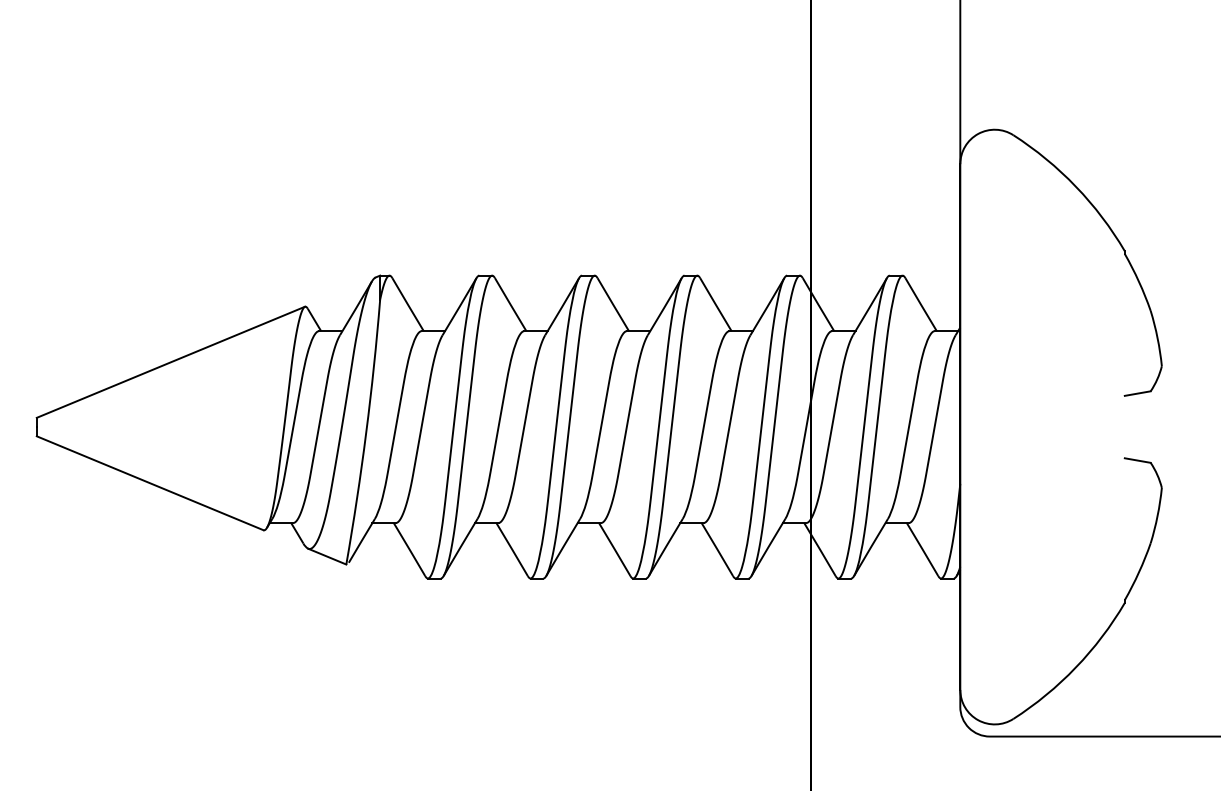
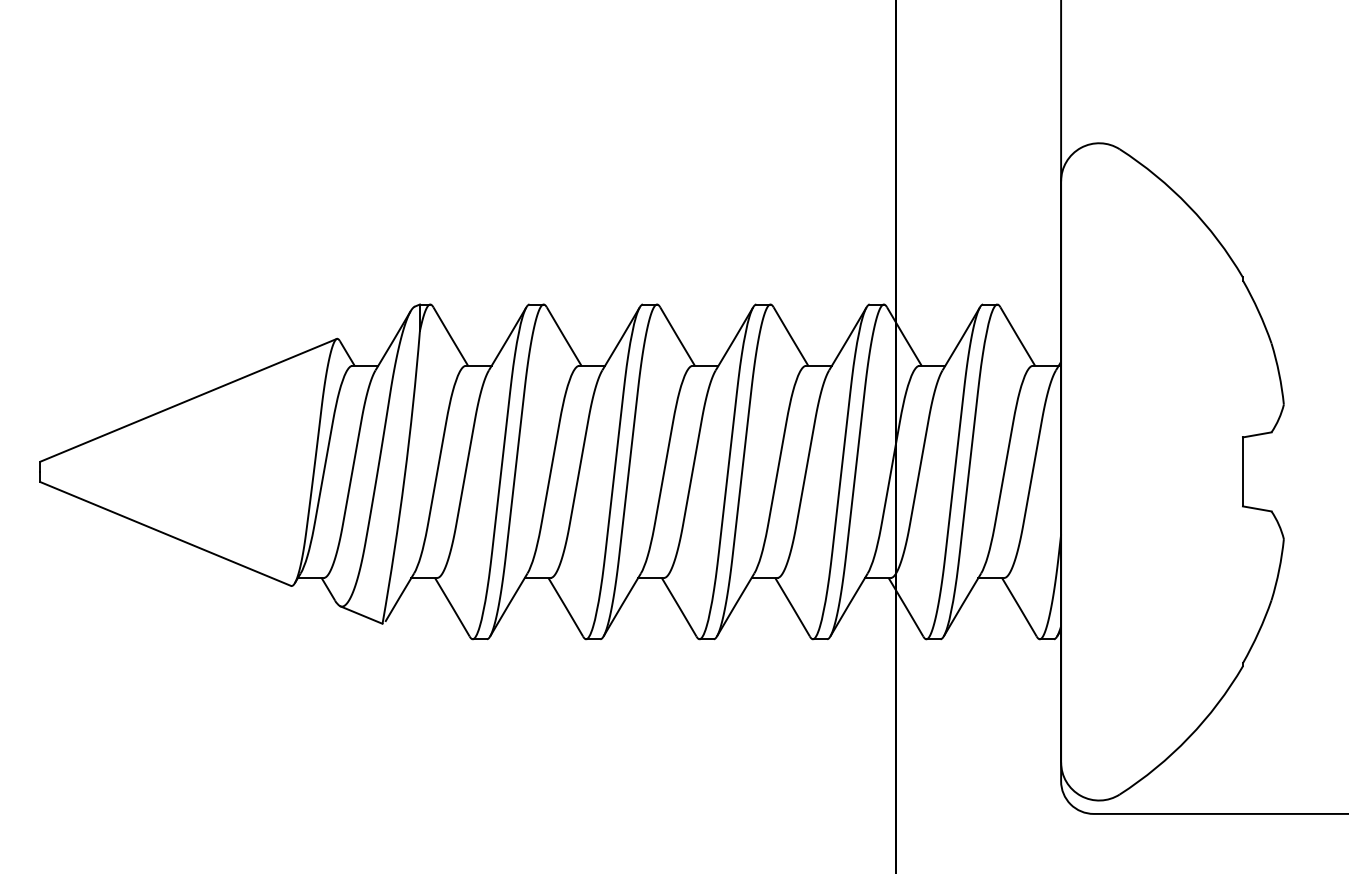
line: (1124, 426) -> (1242, 471), added

